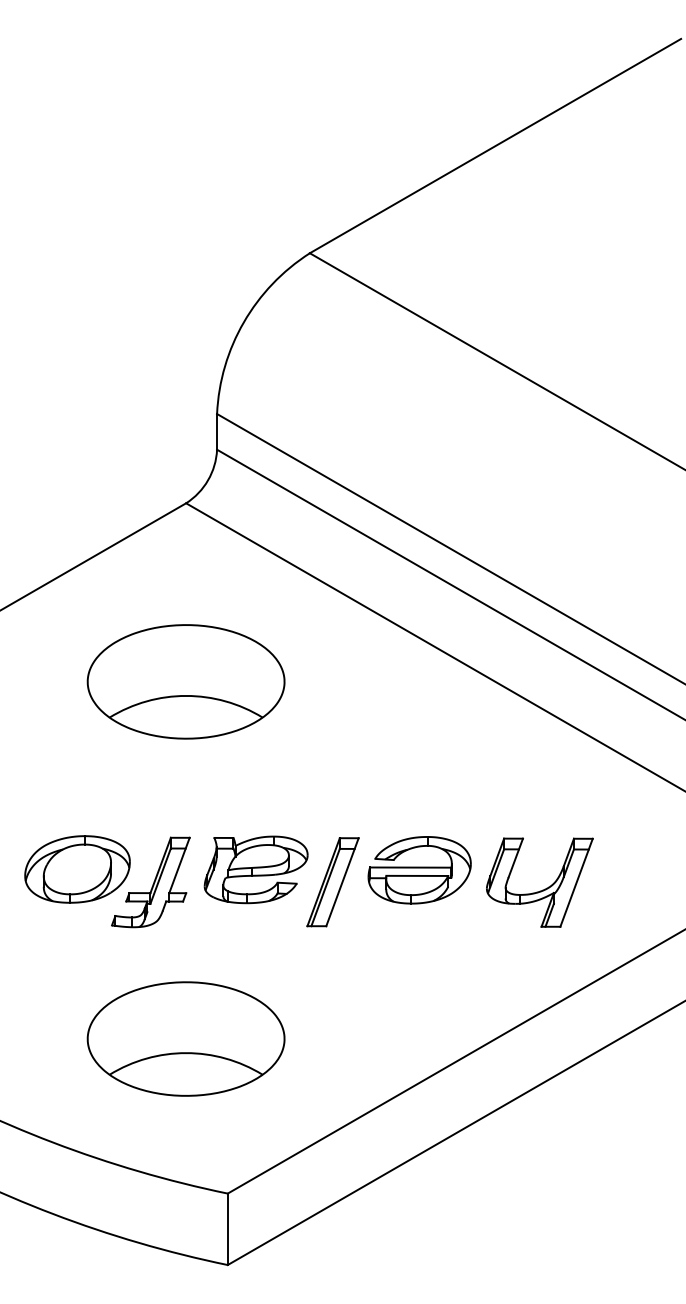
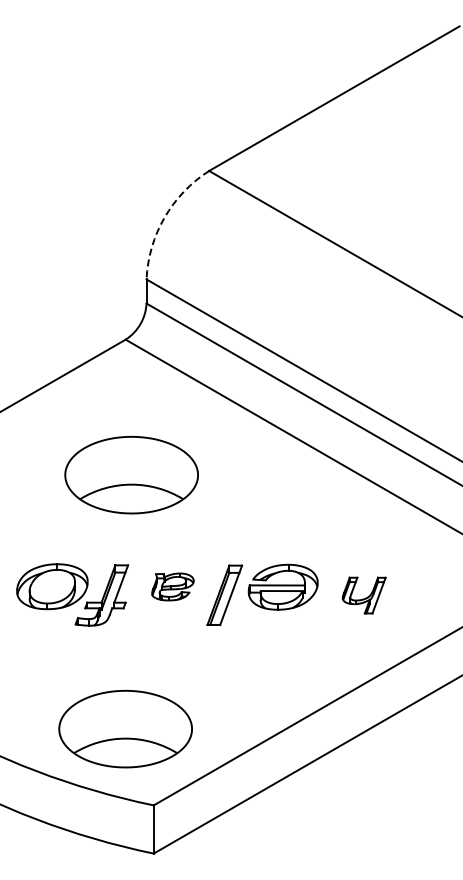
arc: (243, 322) -> (164, 217), solid -> dashed
part: (185, 680) -> (131, 474), moved
part: (255, 869) -> (172, 586), size x0.6
part: (538, 882) -> (363, 595), size x0.6
part: (185, 1038) -> (125, 728), moved

